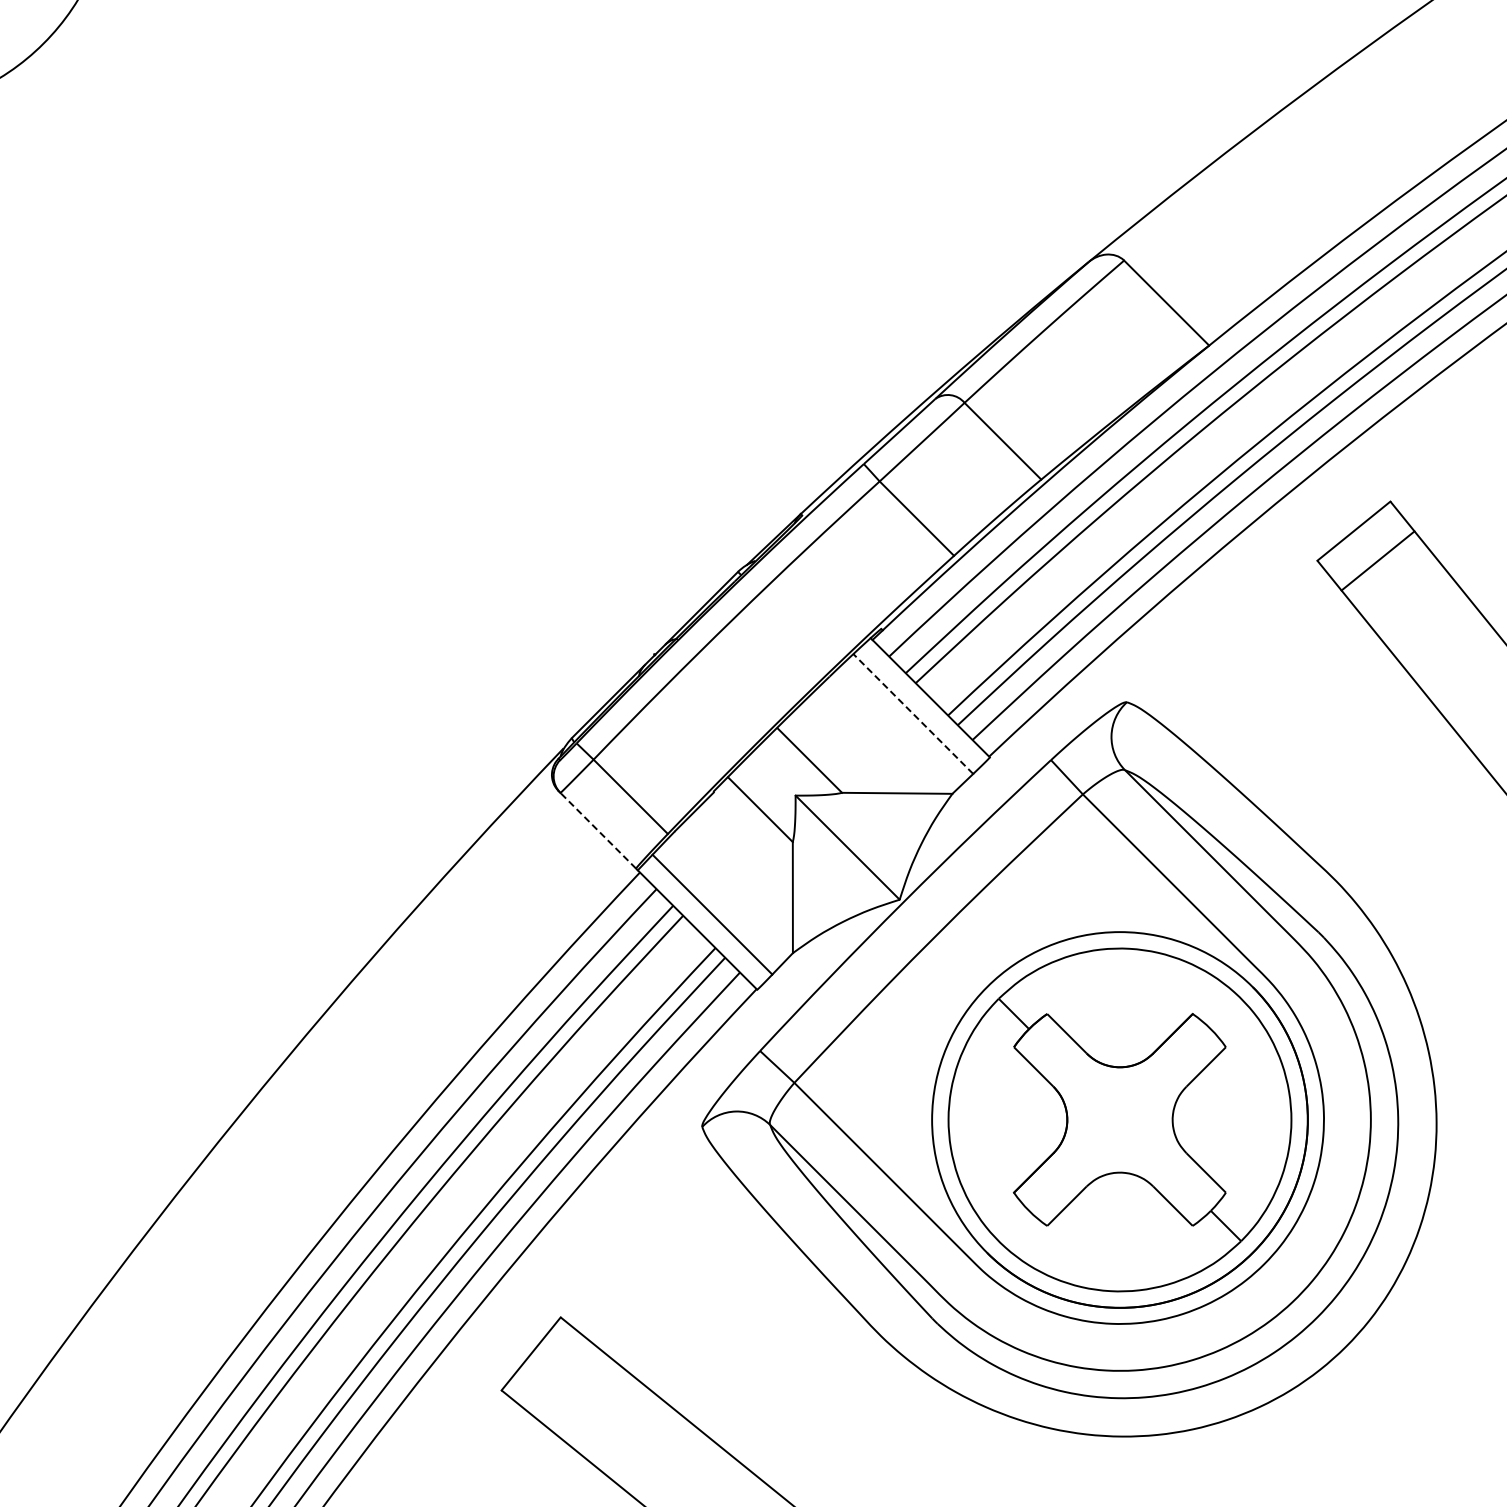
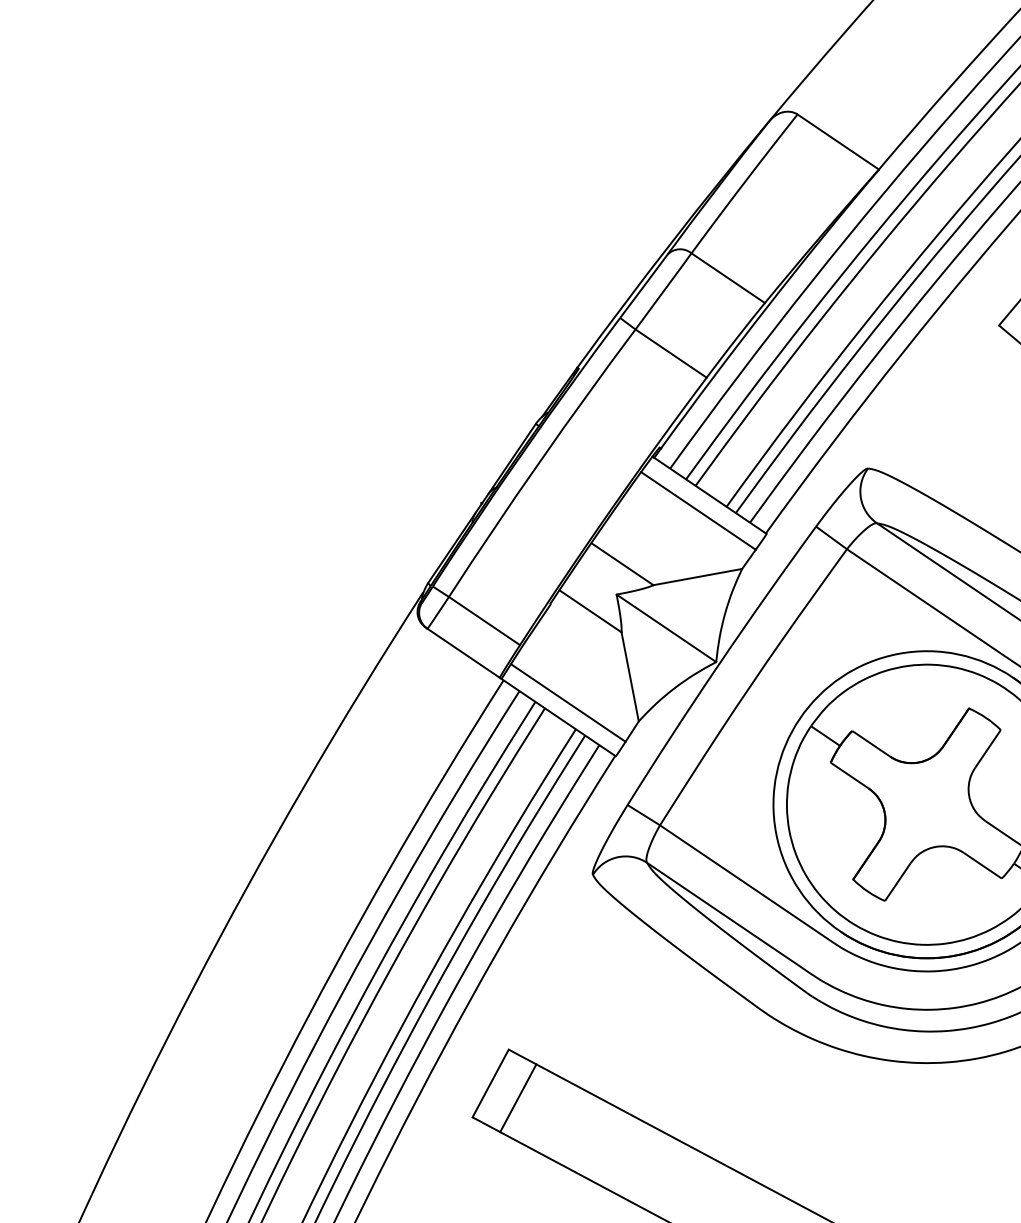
line: (913, 714) -> (698, 511), dashed -> solid
line: (597, 830) -> (463, 653), dashed -> solid
line: (560, 1377) -> (517, 1097), added

